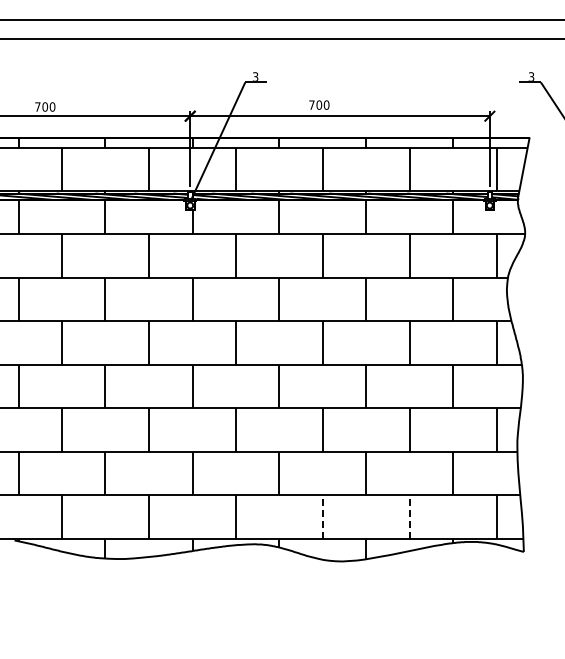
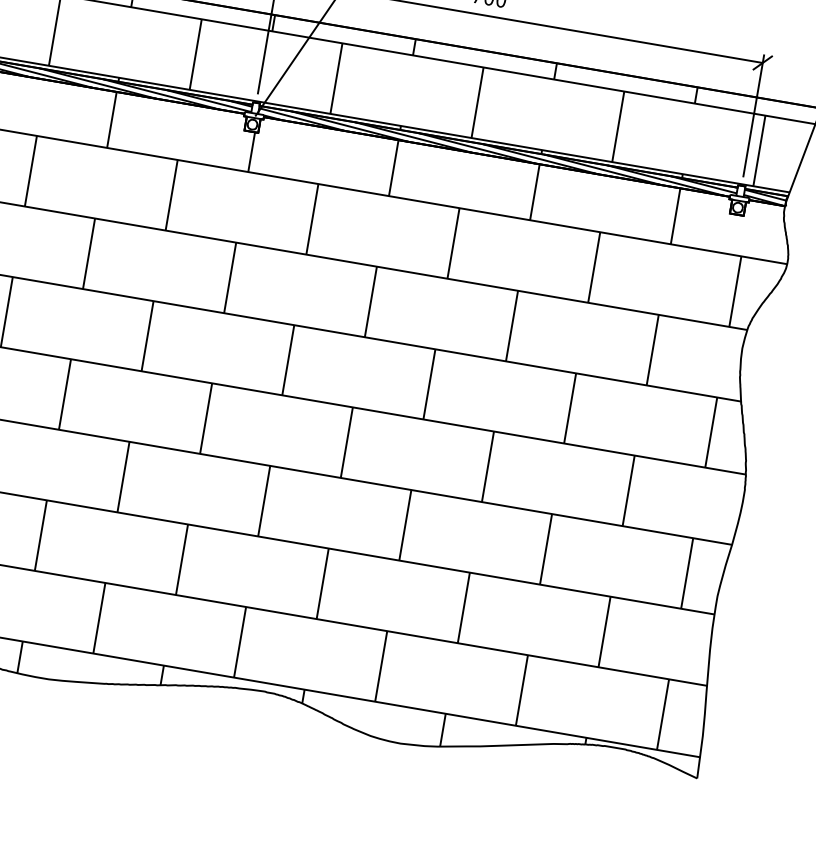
line: (322, 517) -> (380, 666), dashed -> solid
line: (409, 517) -> (521, 690), dashed -> solid

